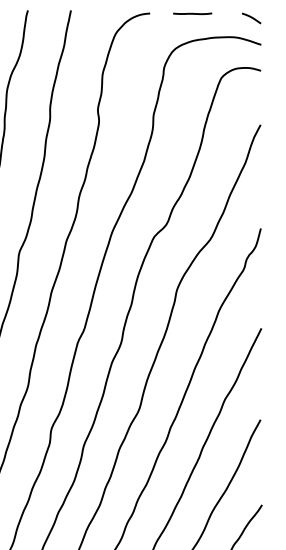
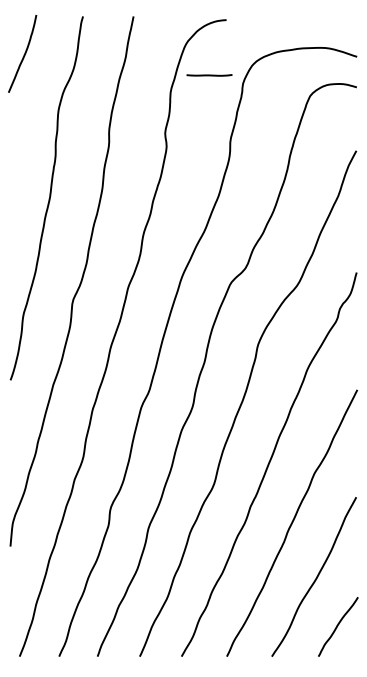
line: (192, 13) -> (209, 75), moved
curve: (251, 18) -> (345, 25), removed

